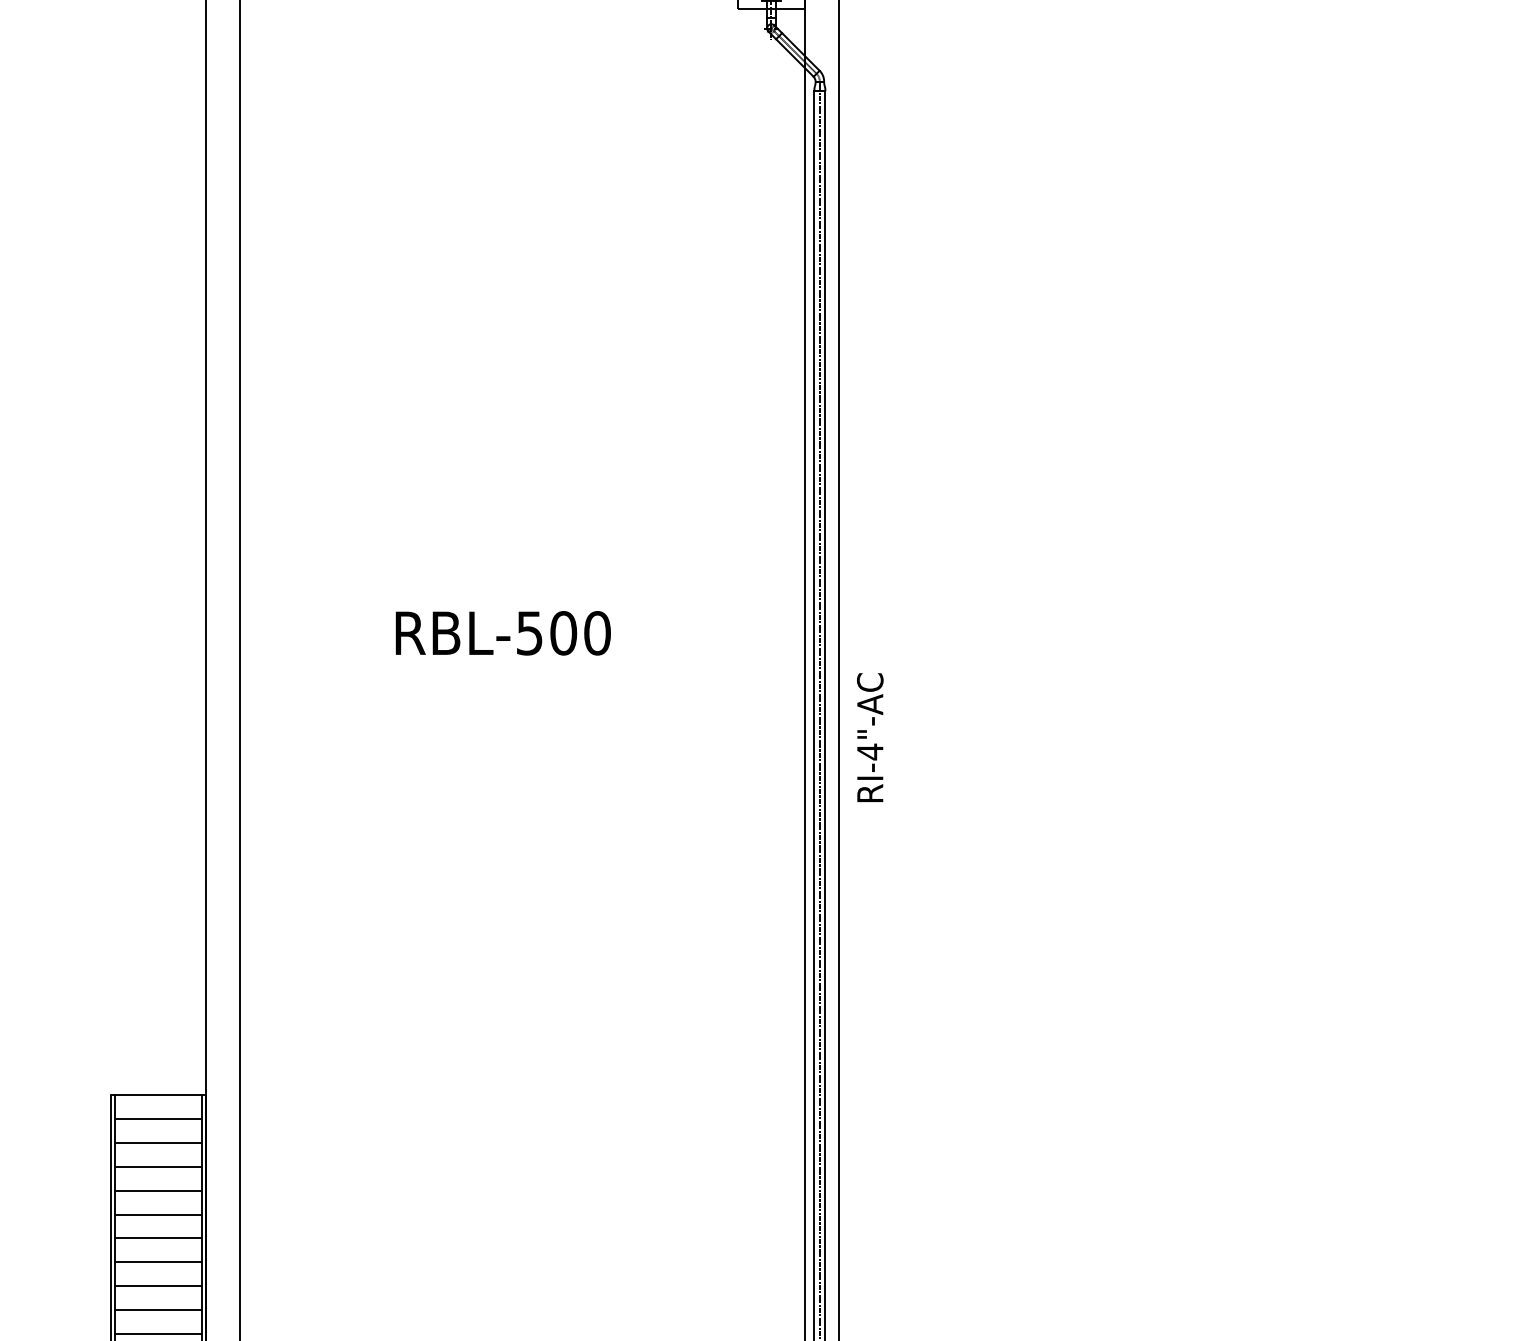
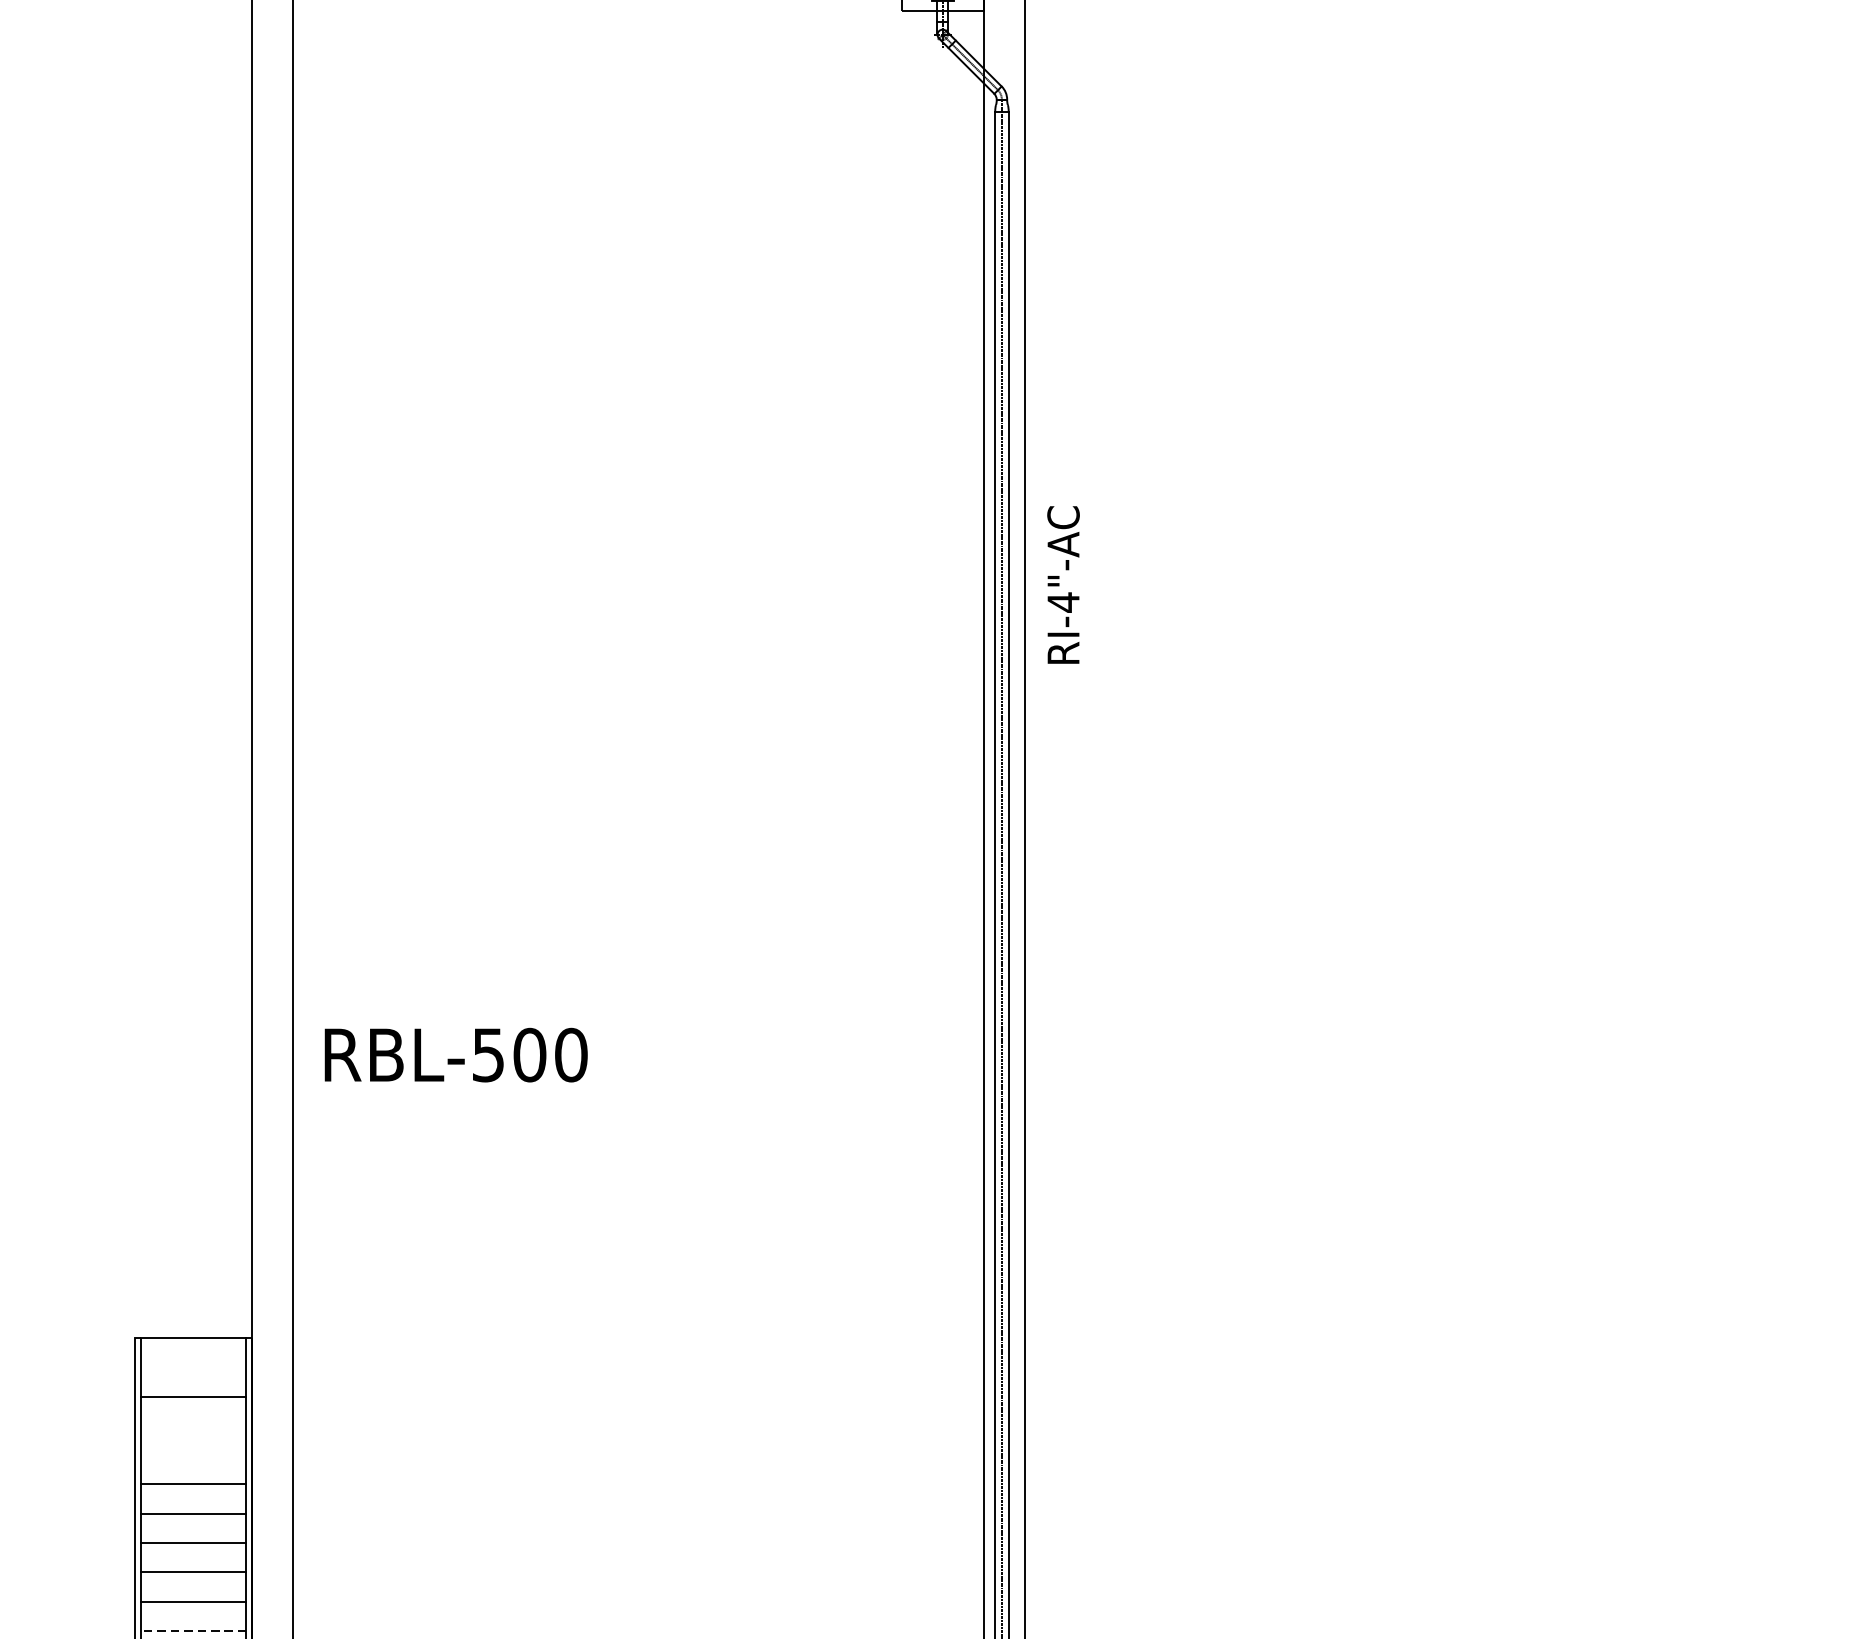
text: (502, 633) -> (455, 1055), moved
text: (870, 737) -> (1063, 584), moved
line: (158, 1118) -> (193, 1367), removed
line: (158, 1166) -> (193, 1425), removed
line: (158, 1190) -> (193, 1455), removed
line: (158, 1334) -> (193, 1631), solid -> dashed

